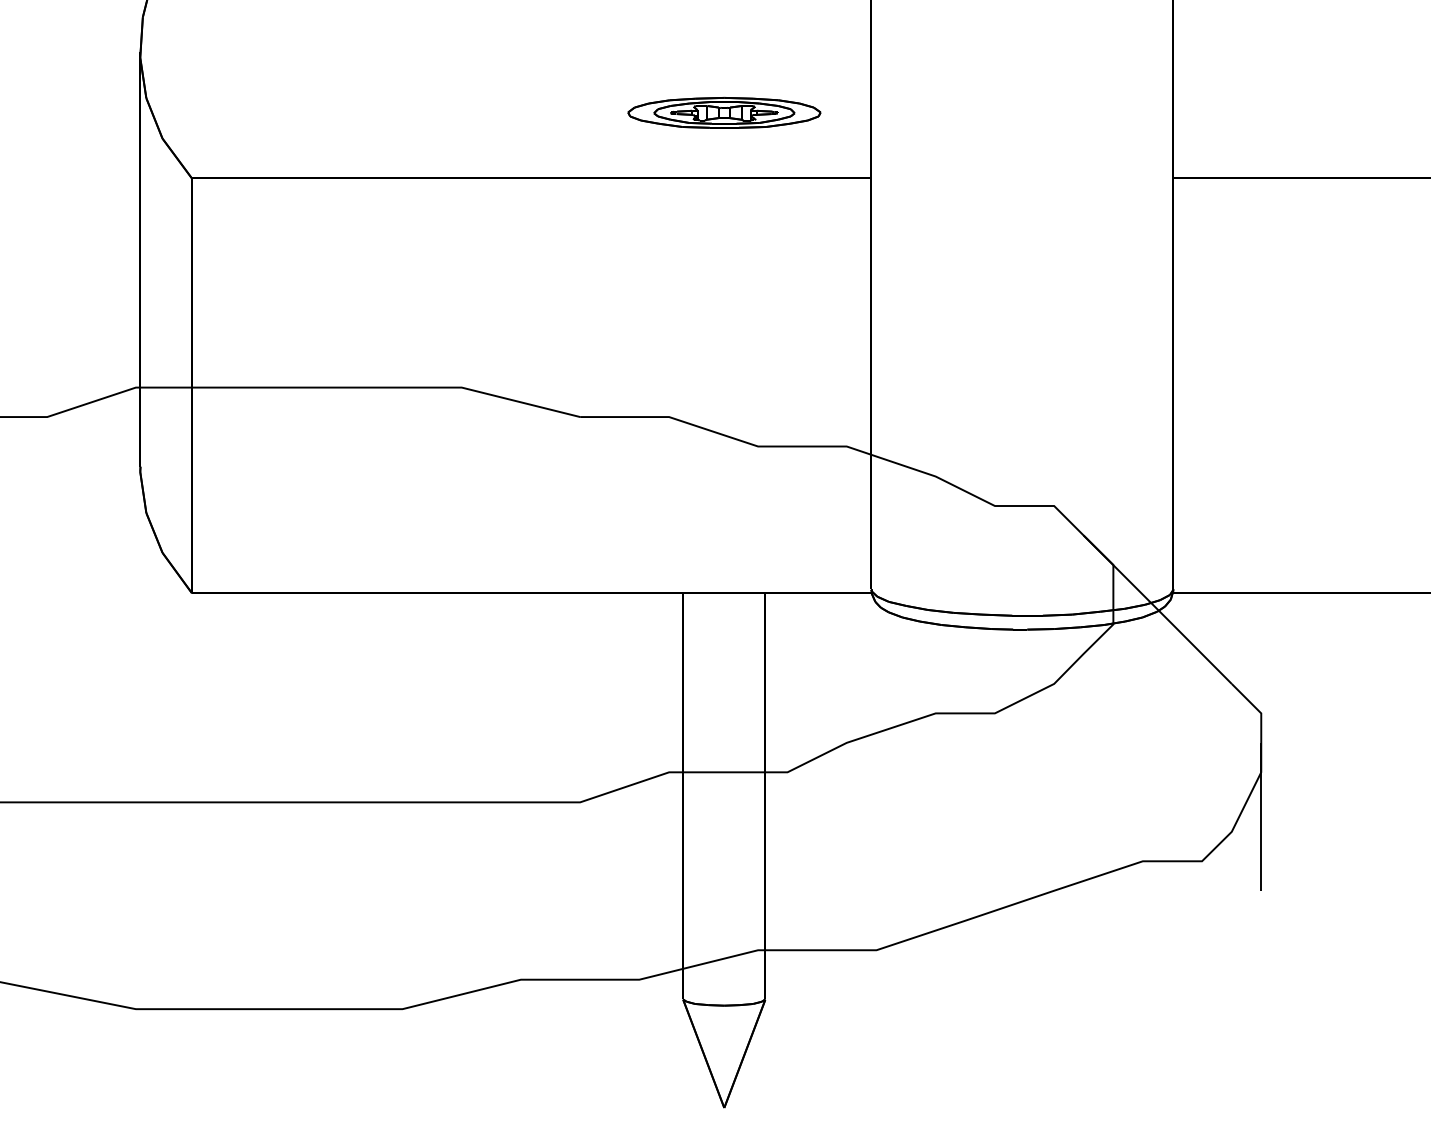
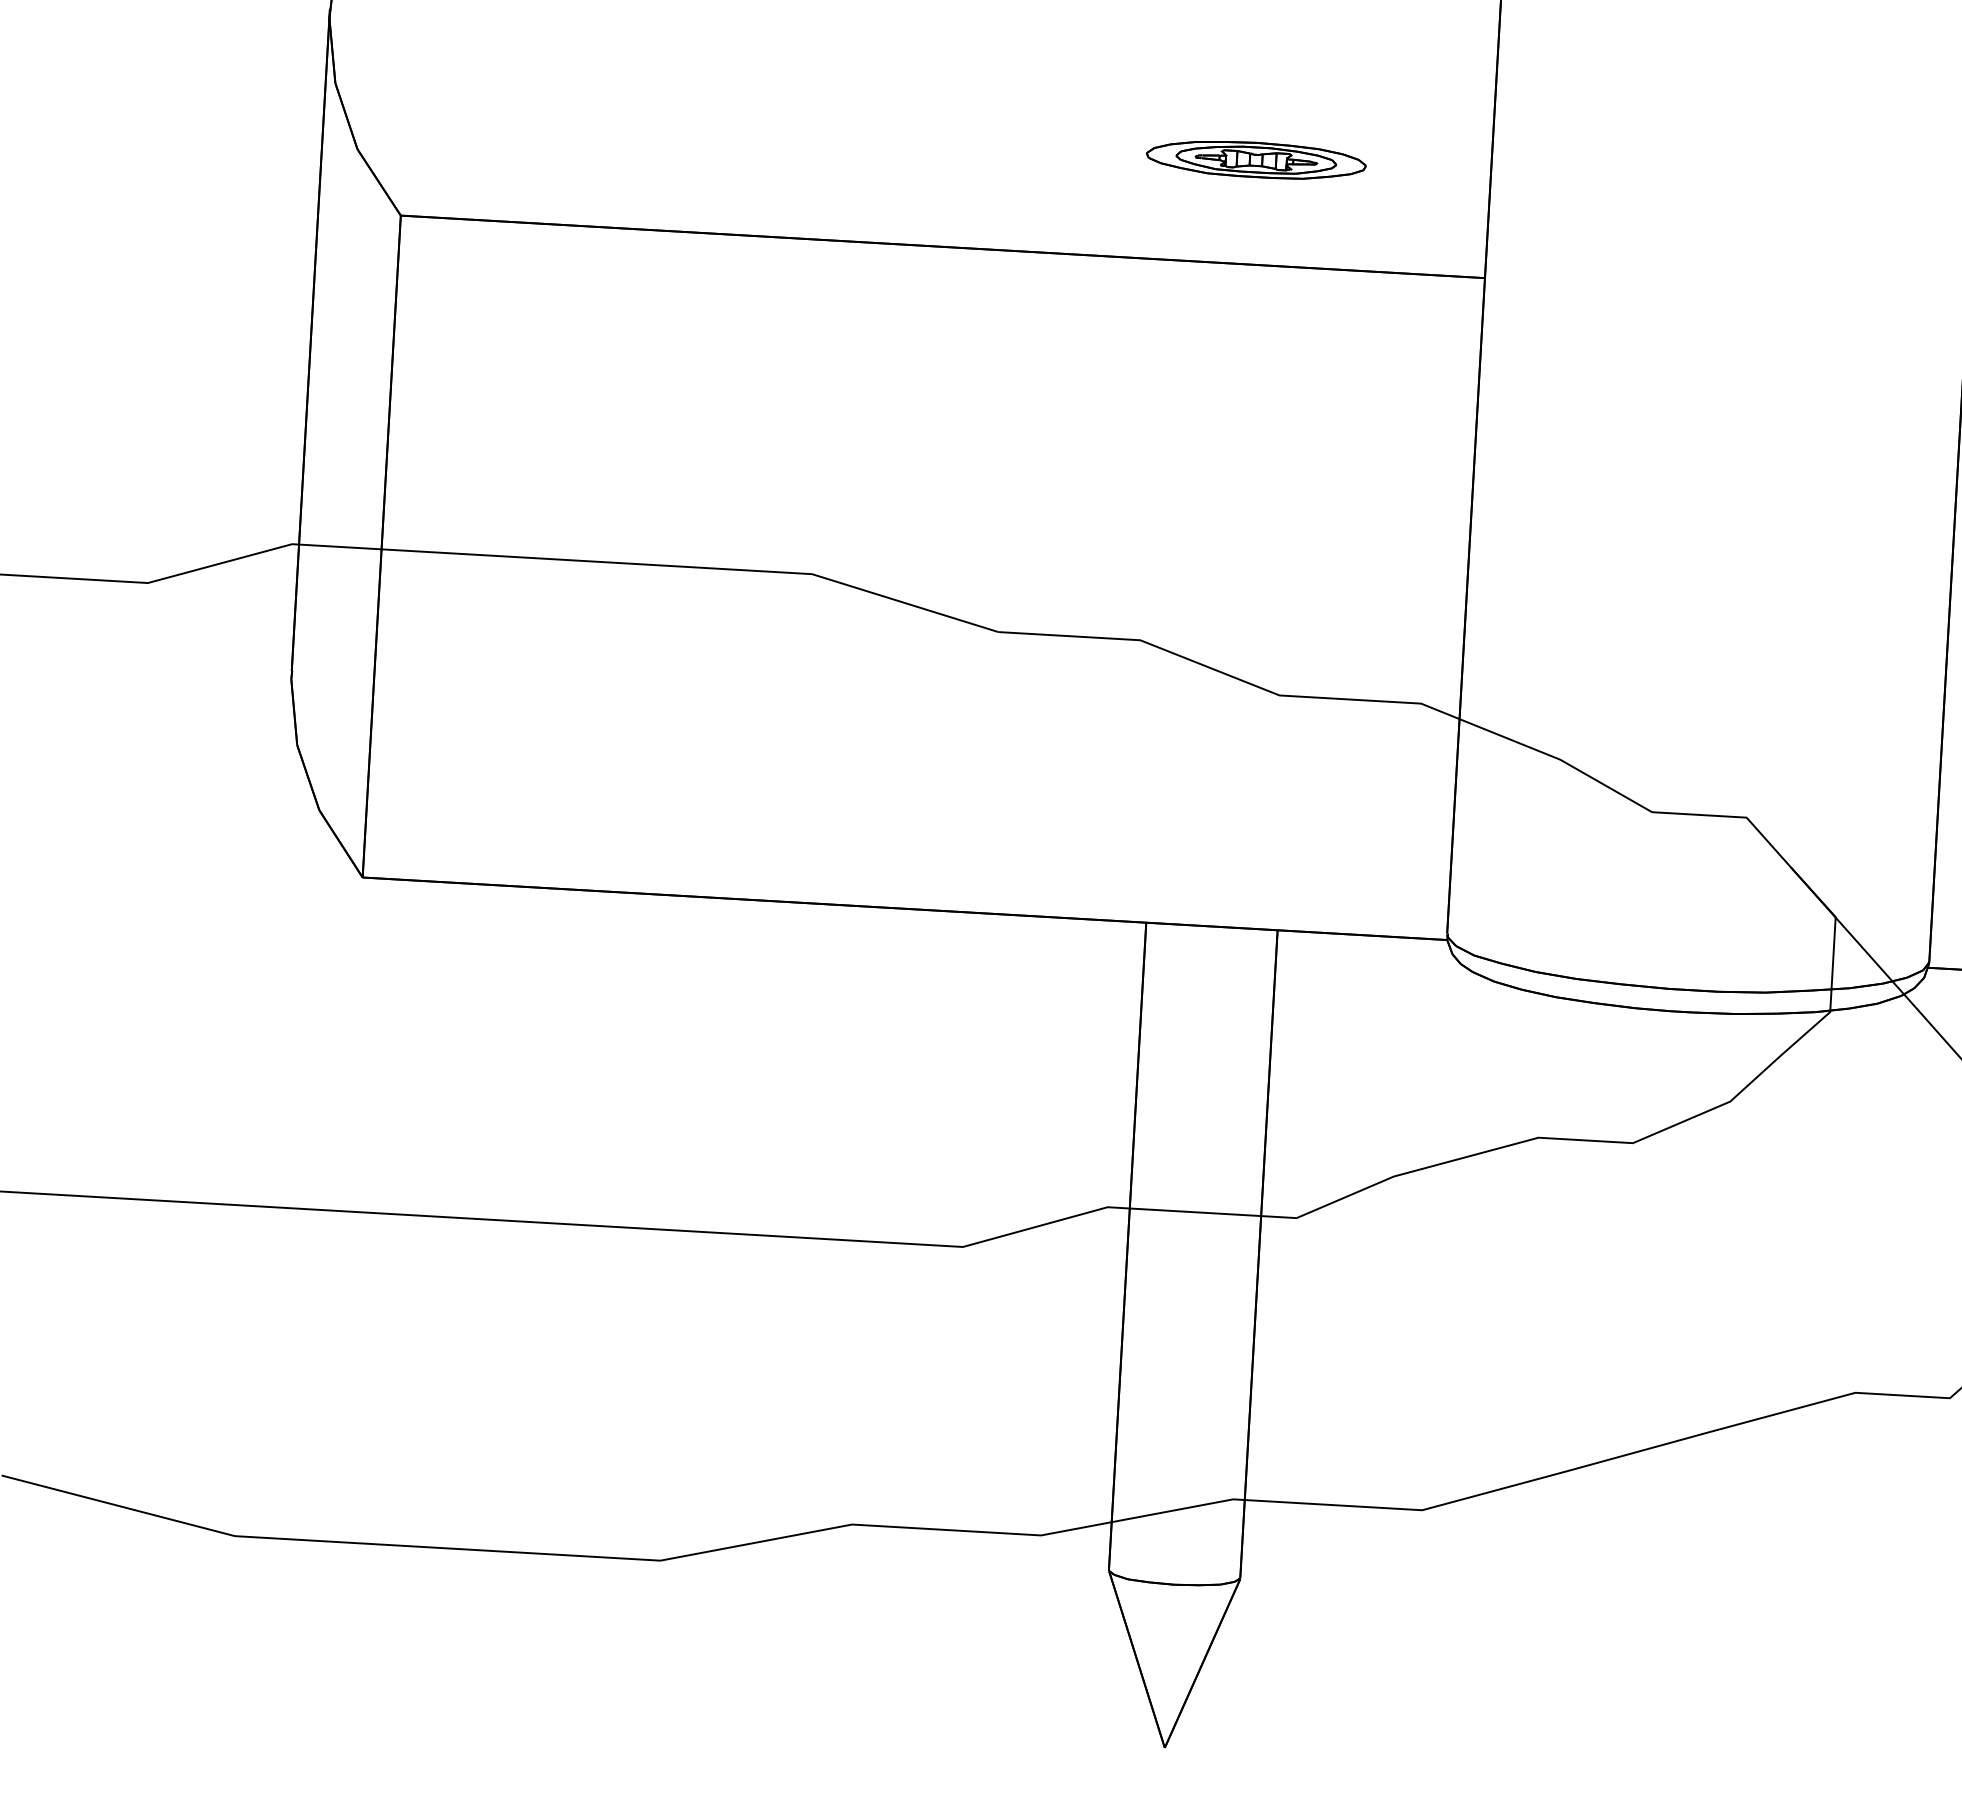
part: (723, 112) -> (1255, 159), size x0.71

